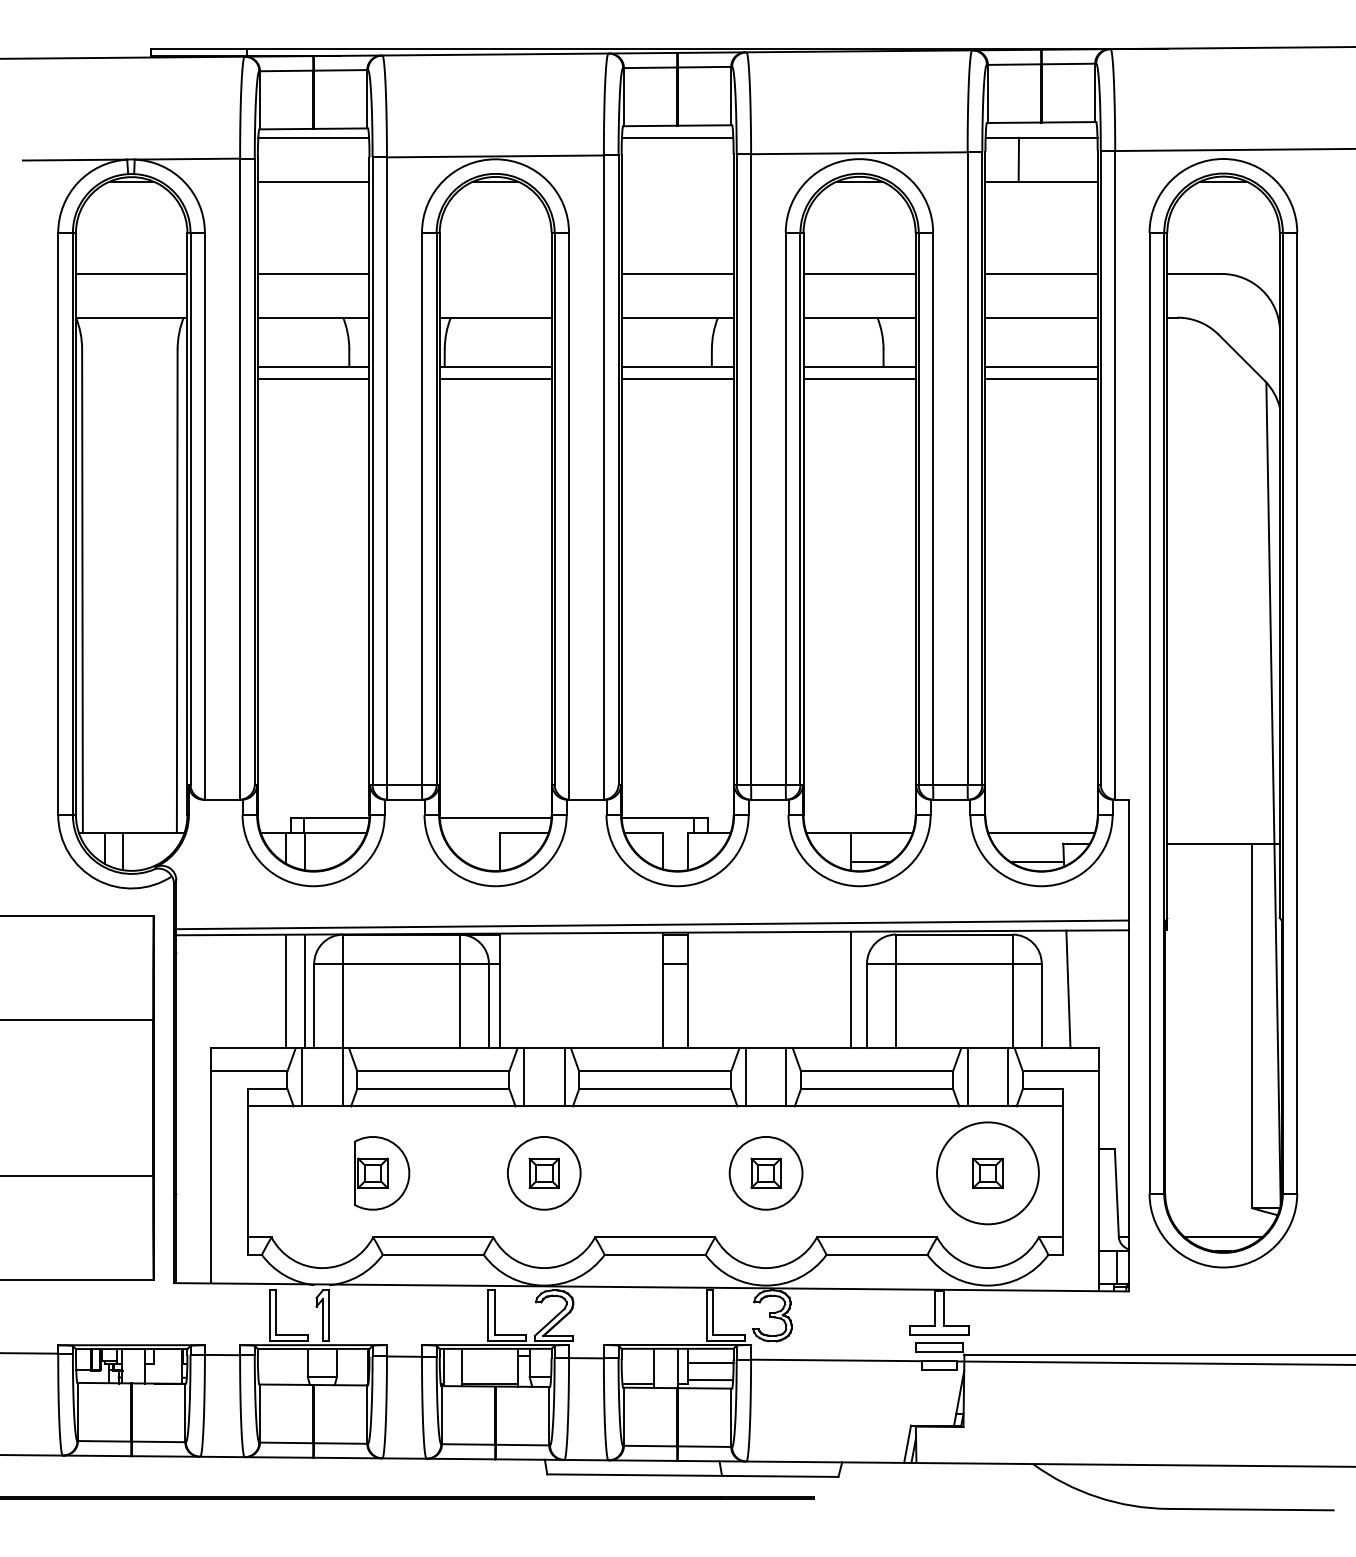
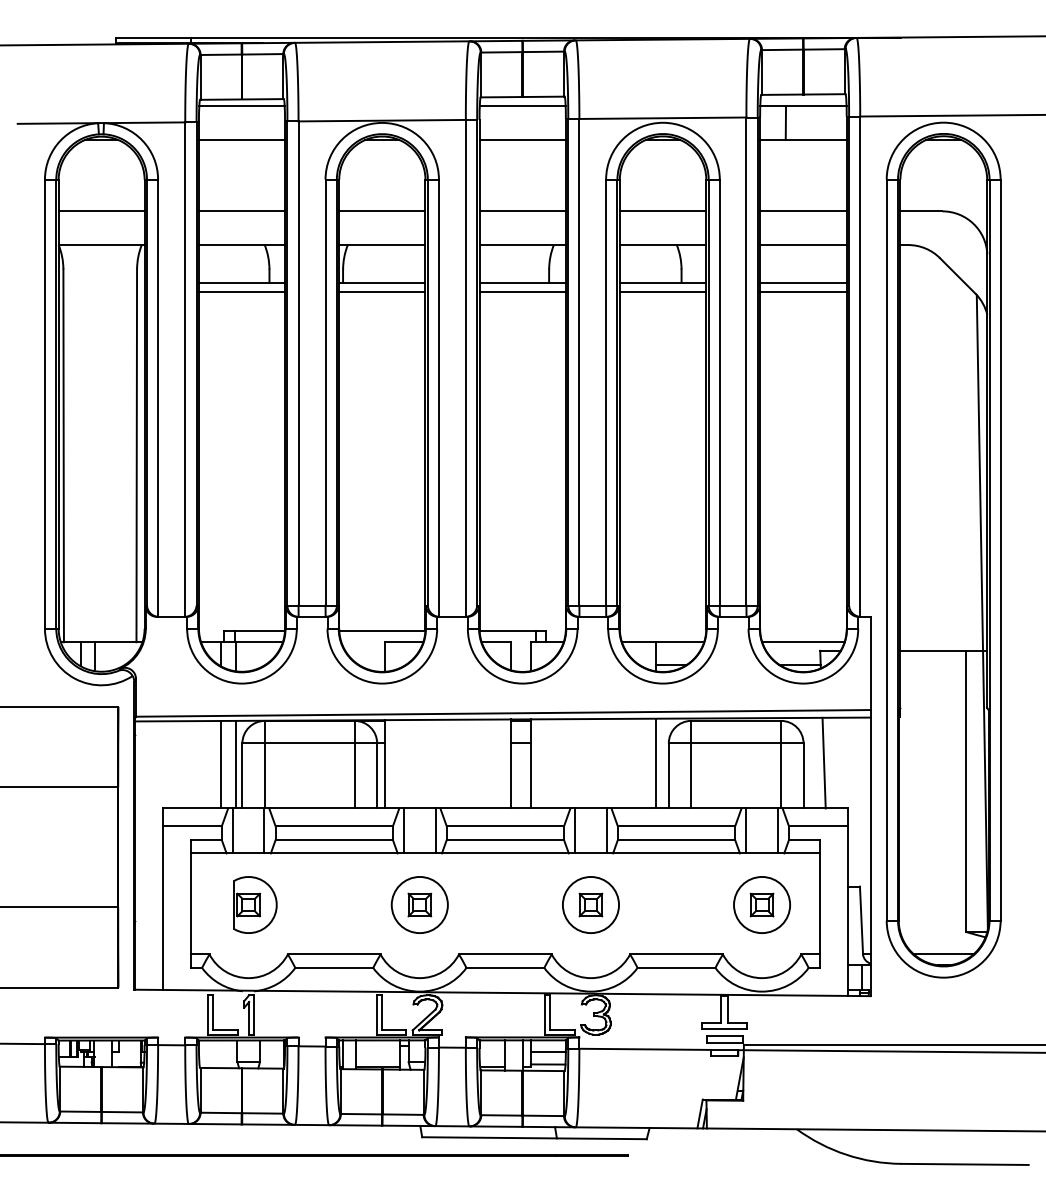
line: (677, 182) -> (522, 140), added
line: (495, 274) -> (382, 211), added
part: (381, 1172) -> (255, 904), moved
circle: (988, 1172) -> (762, 904), size x0.71

